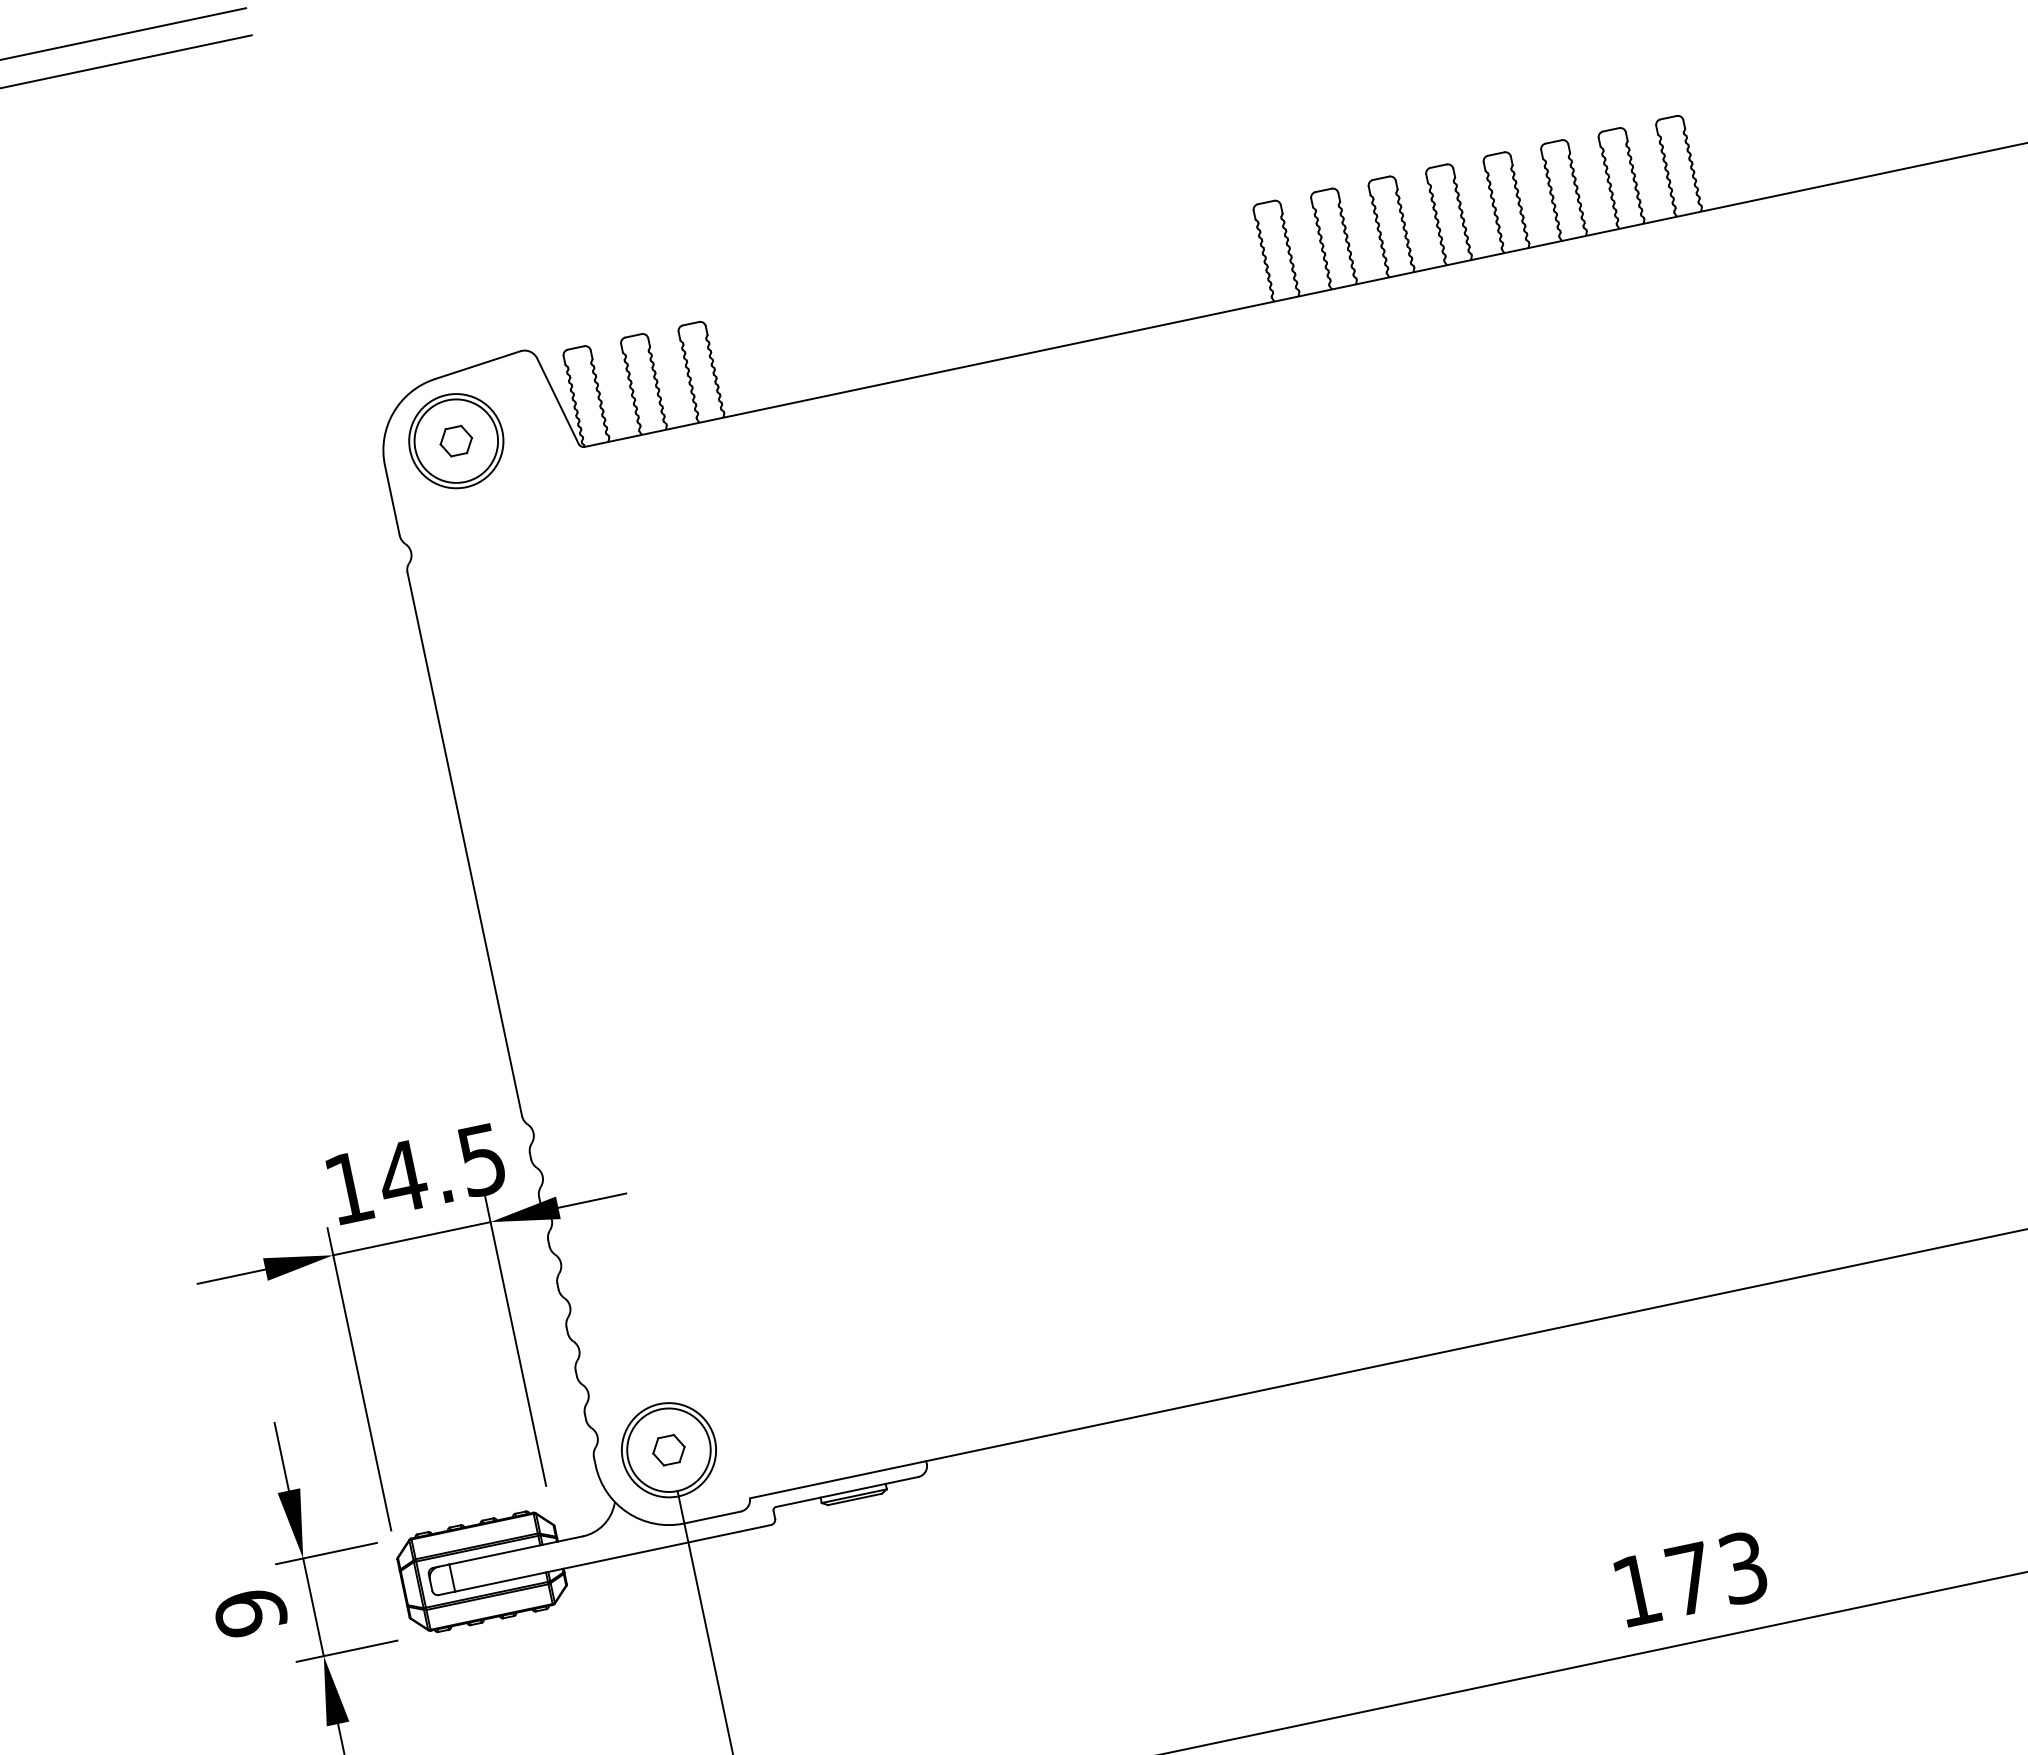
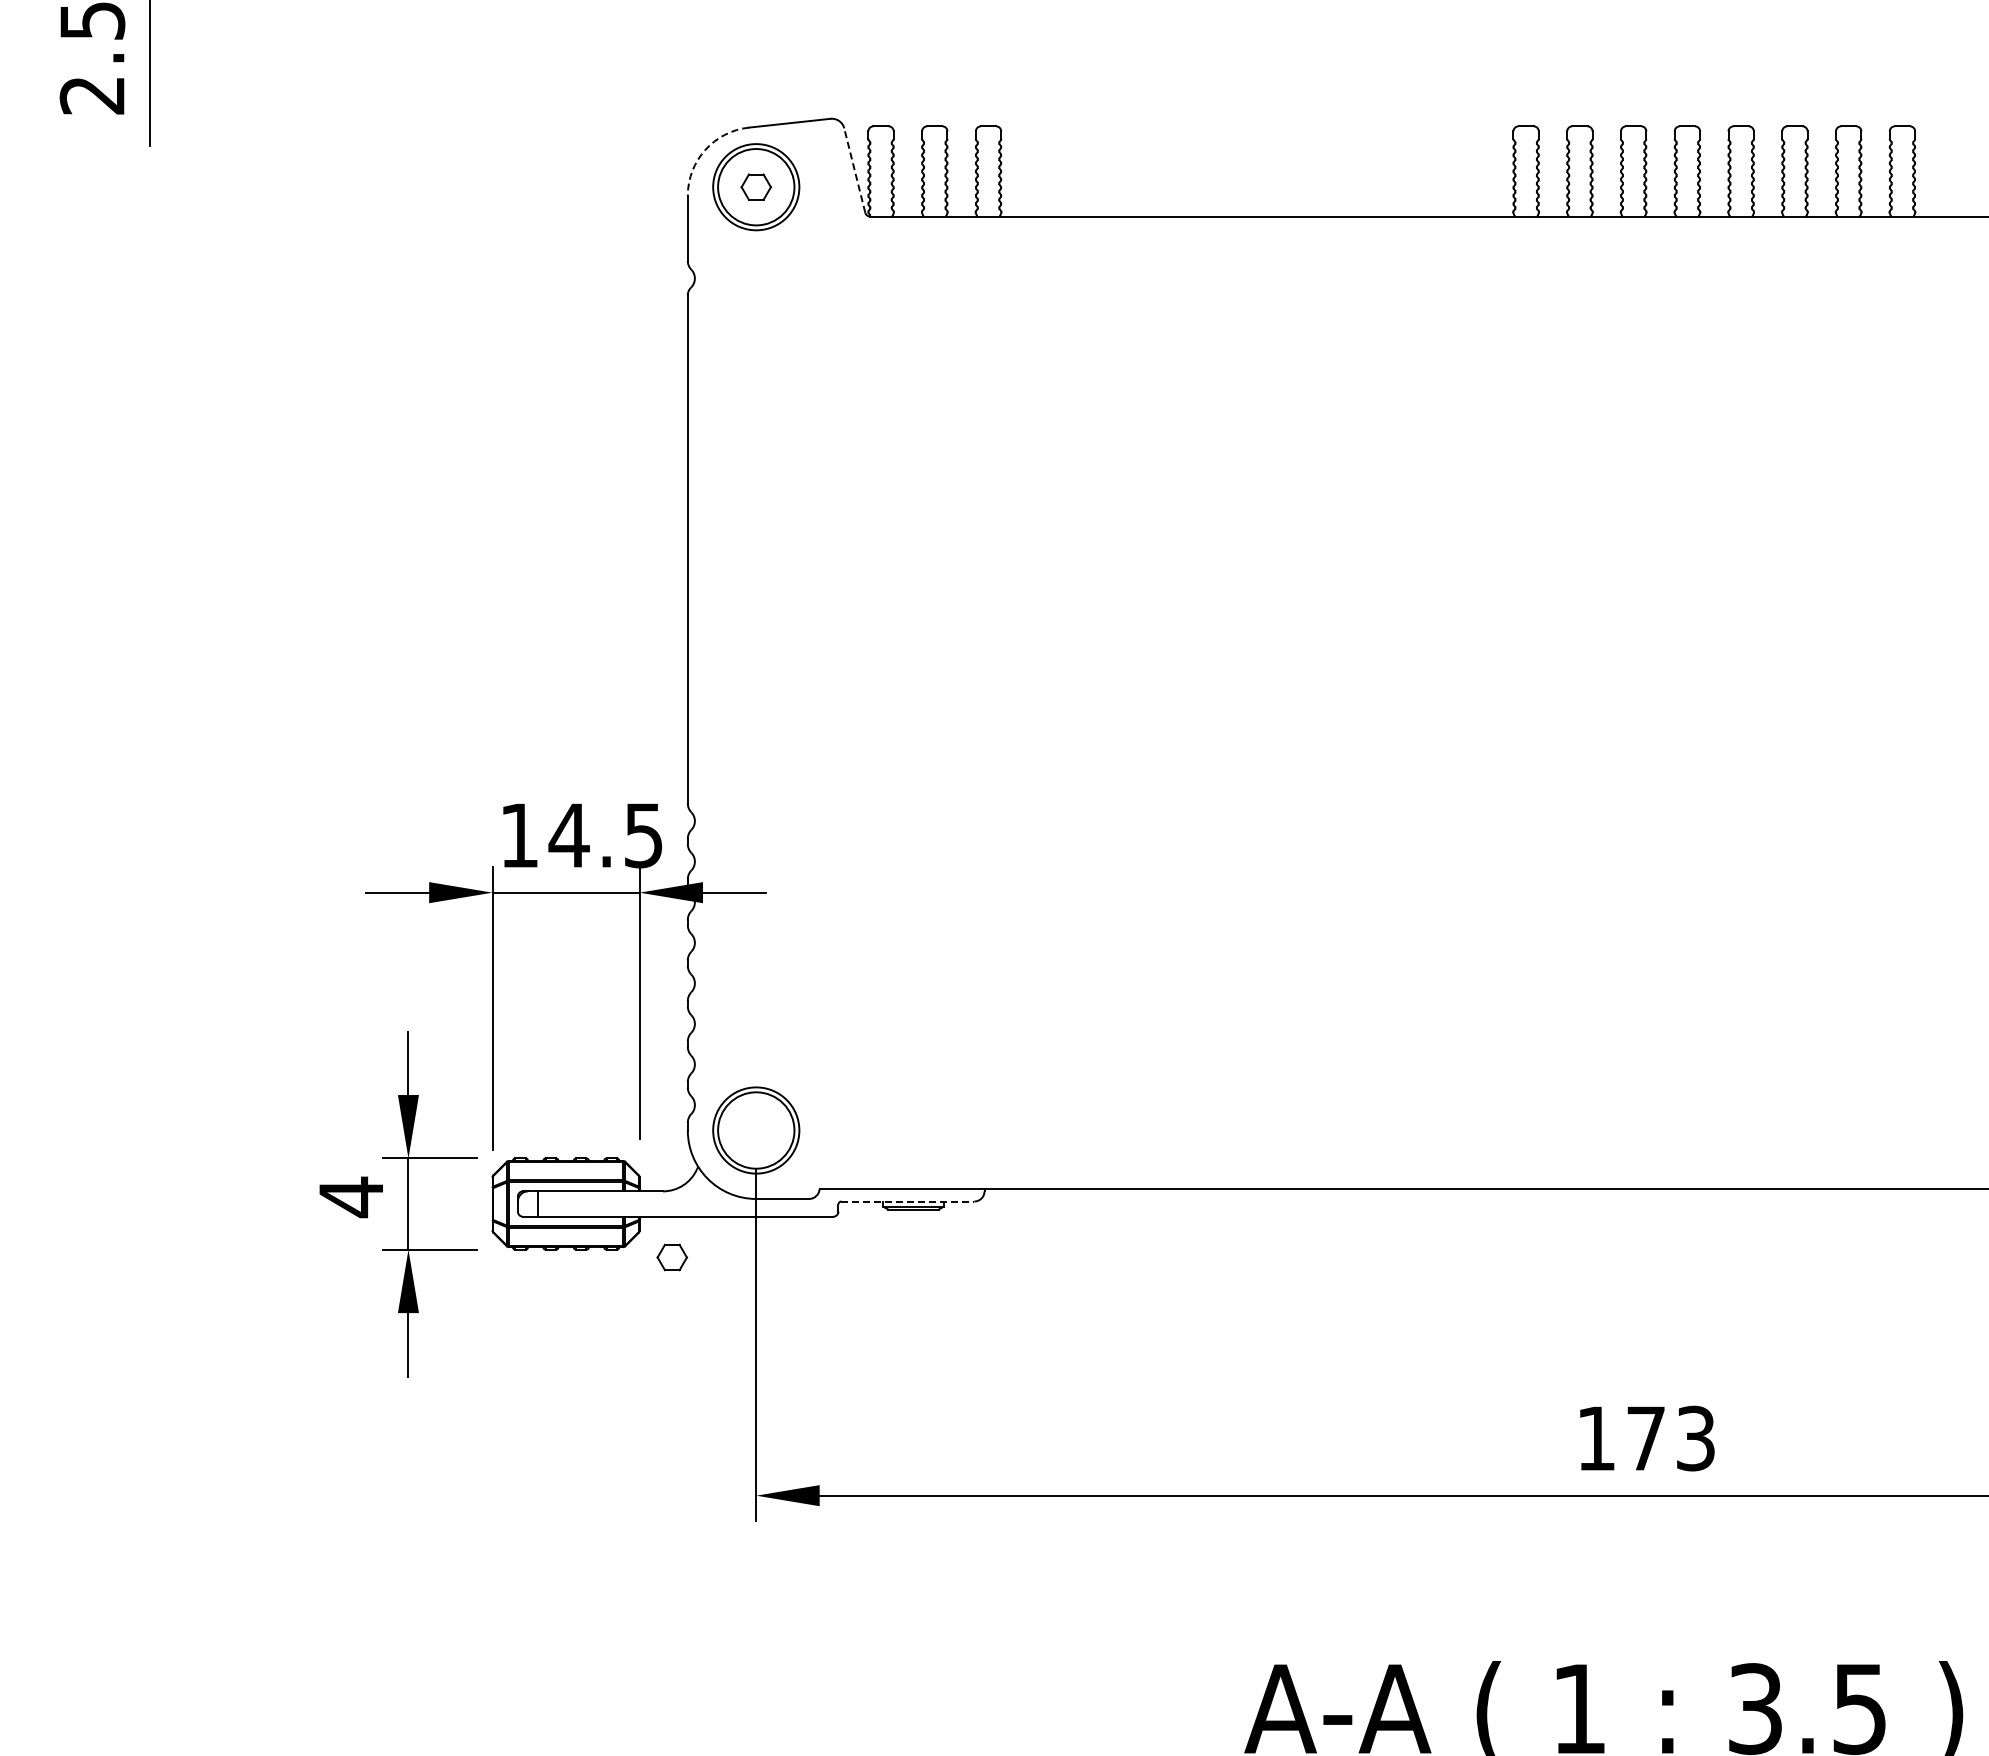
line: (557, 401) -> (854, 170), solid -> dashed
arc: (393, 412) -> (705, 149), solid -> dashed
part: (669, 1450) -> (672, 1257), moved
line: (847, 1491) -> (908, 1201), solid -> dashed
text: (251, 1613) -> (351, 1197), 9 -> 4

